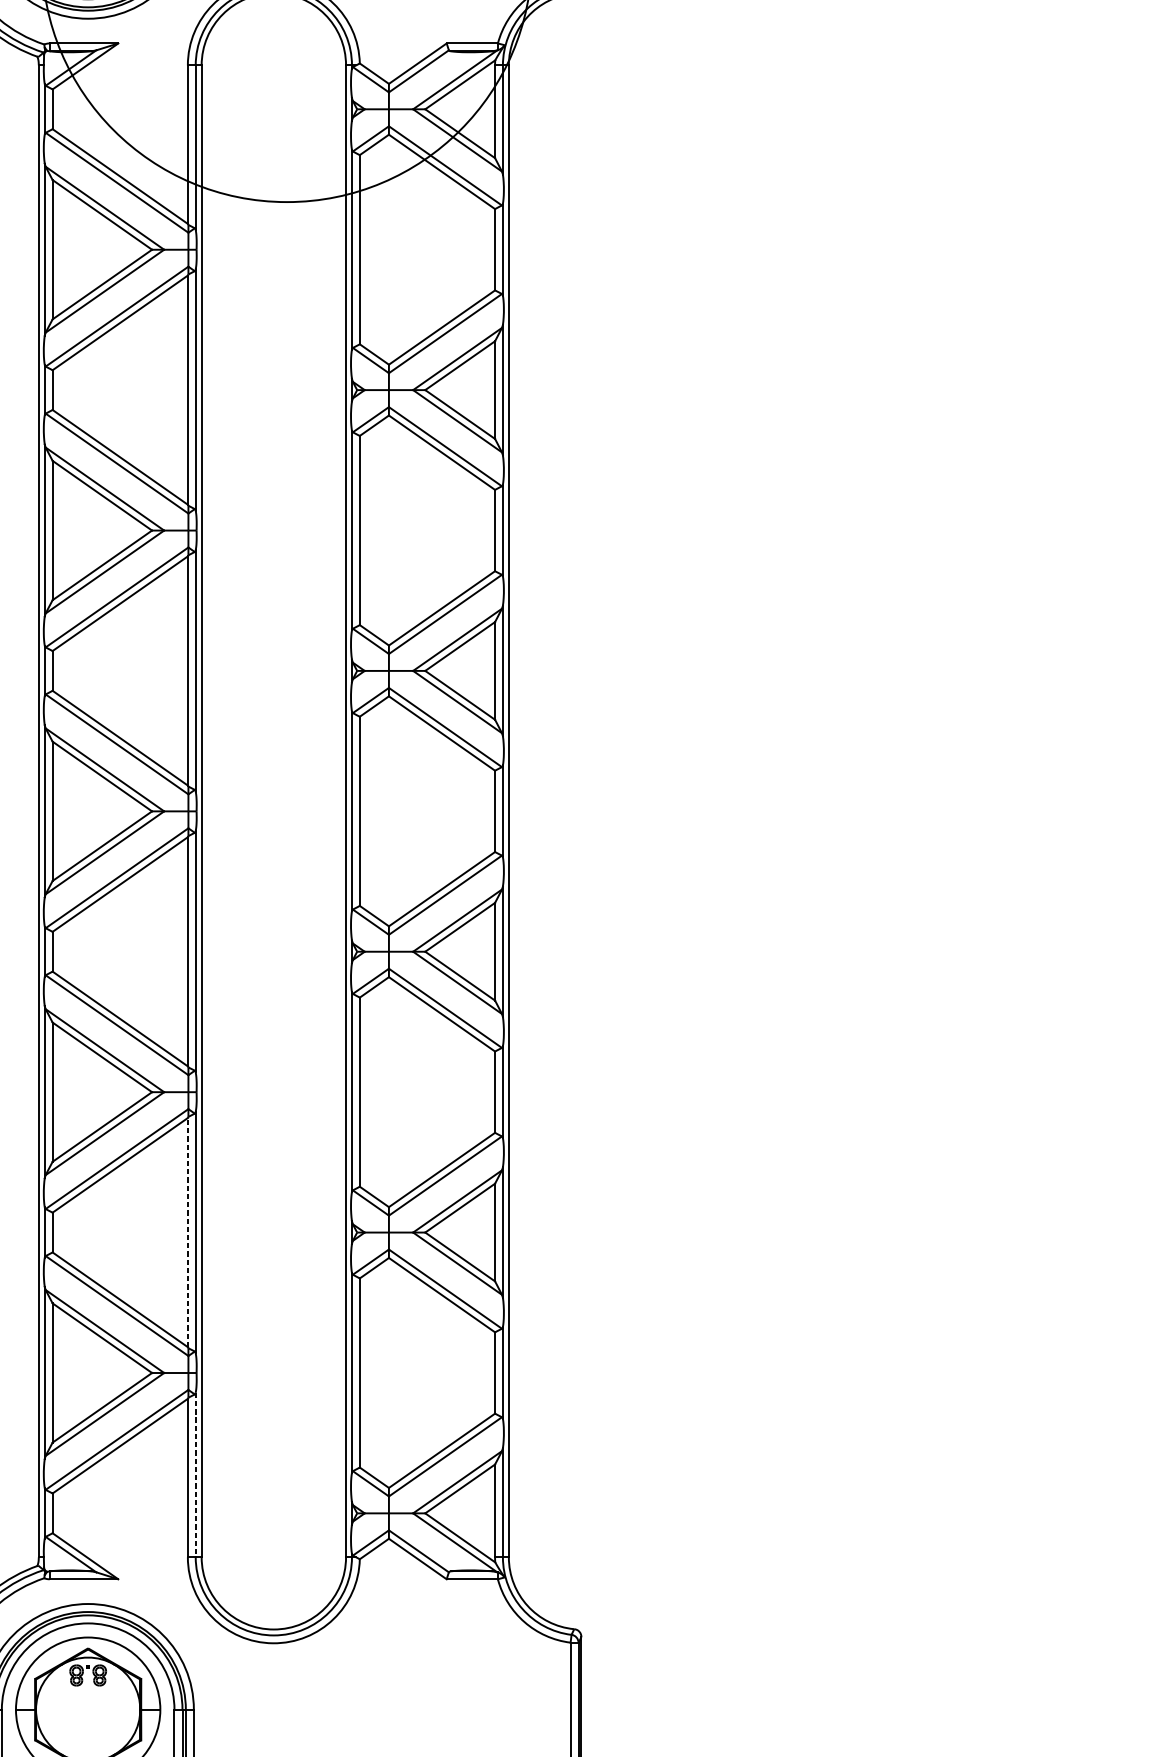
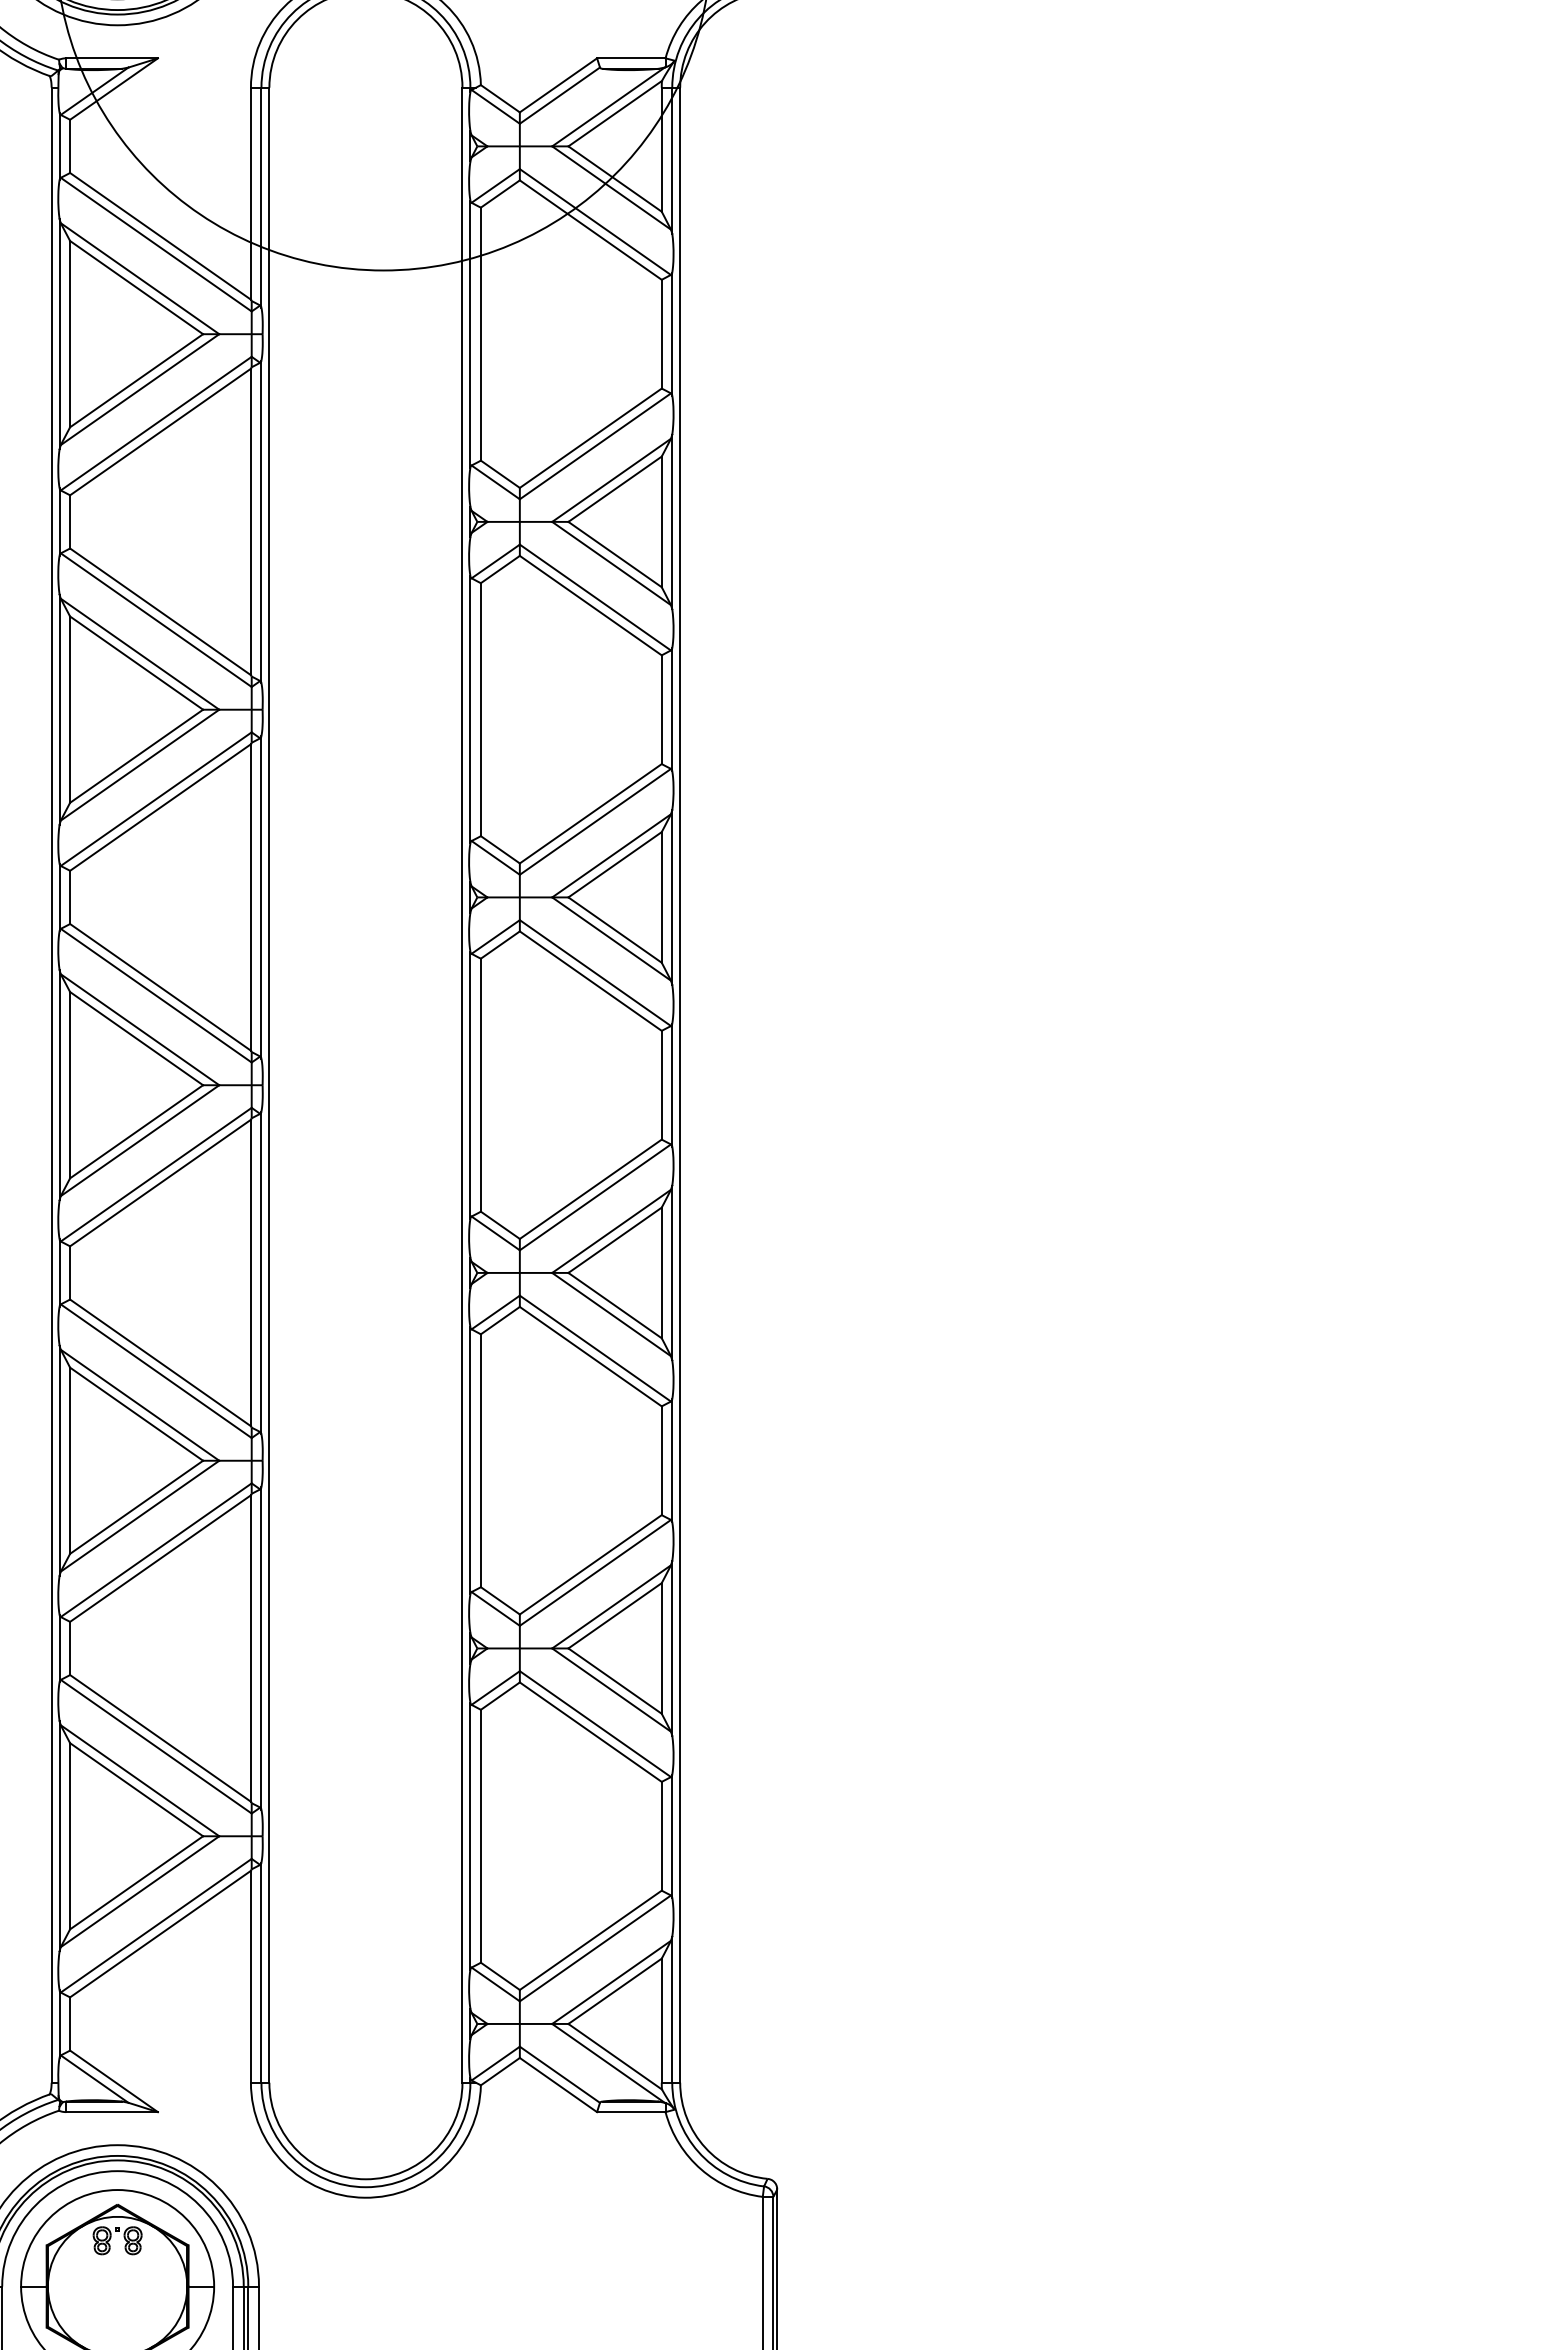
line: (187, 1232) -> (250, 1648), dashed -> solid
line: (195, 1474) -> (261, 1972), dashed -> solid

